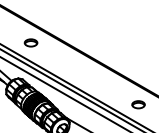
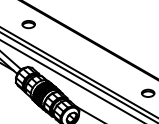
part: (30, 42) -> (28, 24), moved

